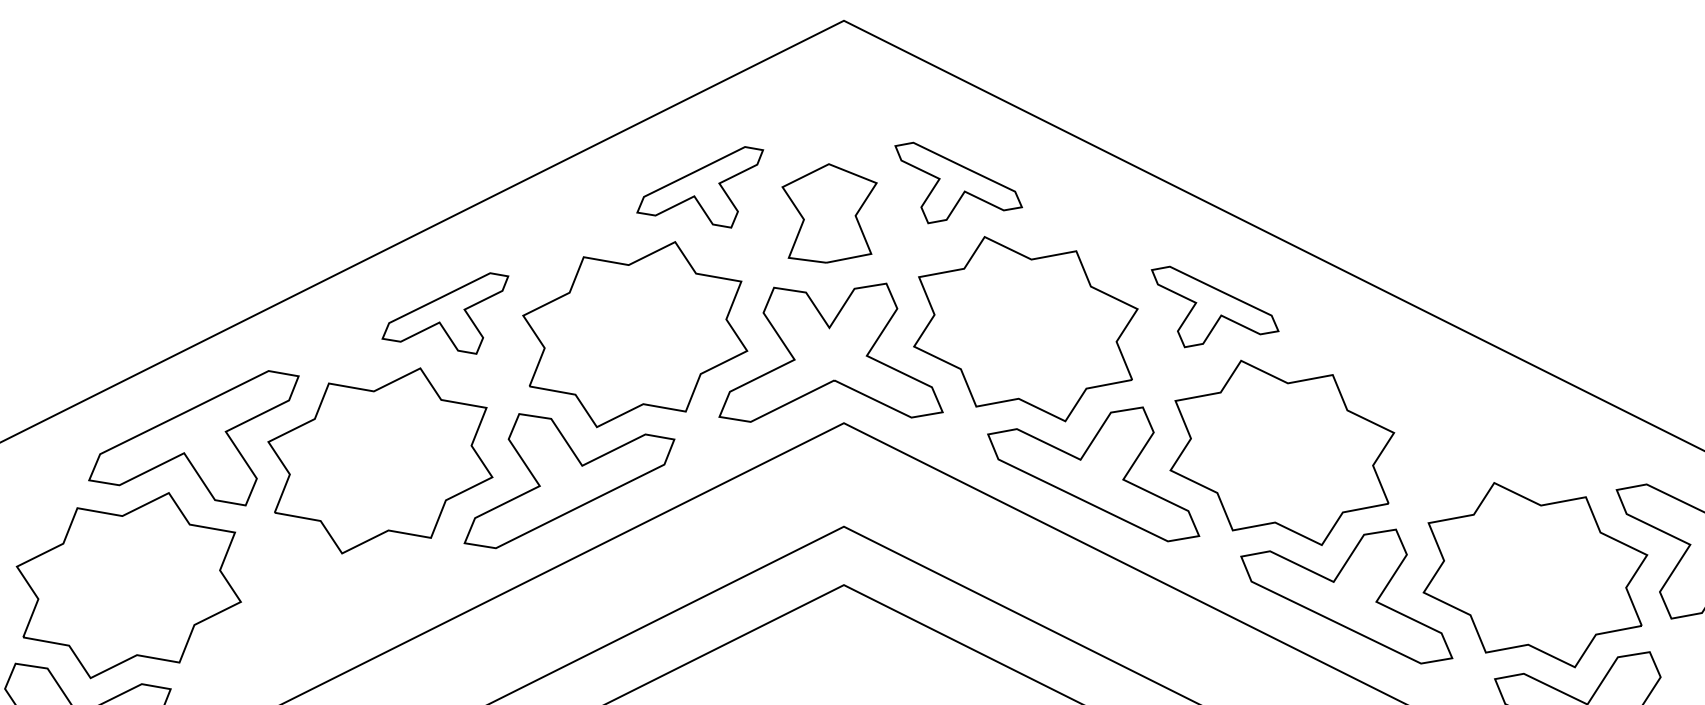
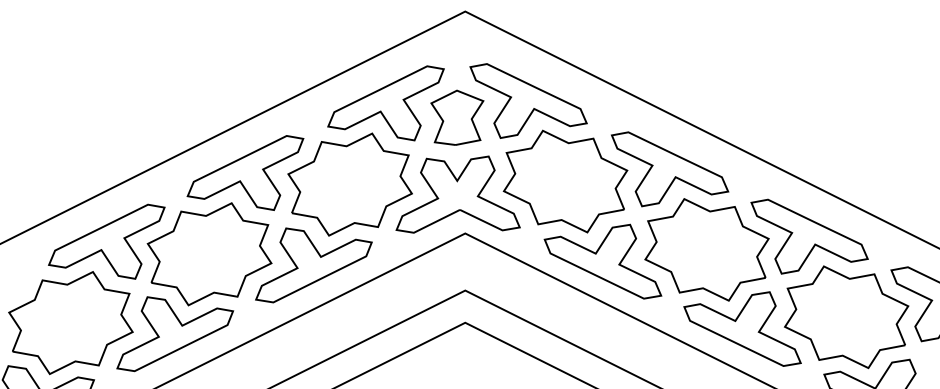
part: (958, 182) -> (528, 100), size x1.67
part: (699, 187) -> (385, 103), size x1.67
part: (1214, 307) -> (669, 169), size x1.67
part: (445, 312) -> (245, 172), size x1.67
part: (1468, 428) -> (809, 236), added
part: (318, 606) -> (175, 334), added

